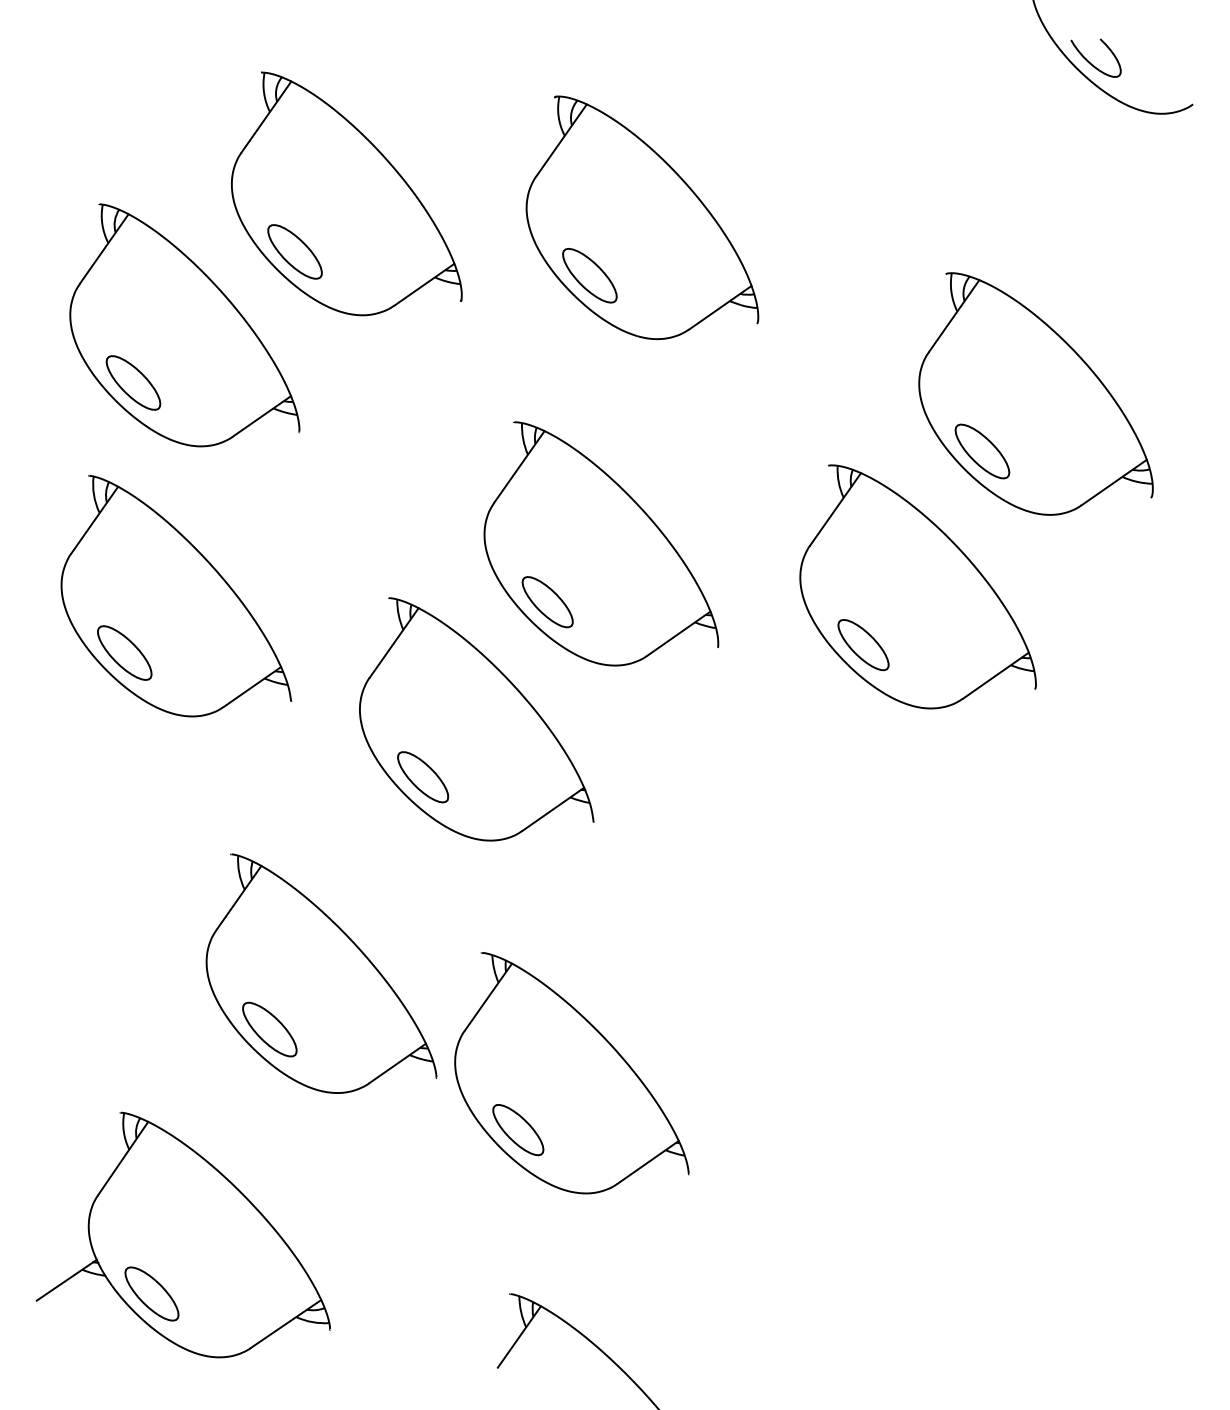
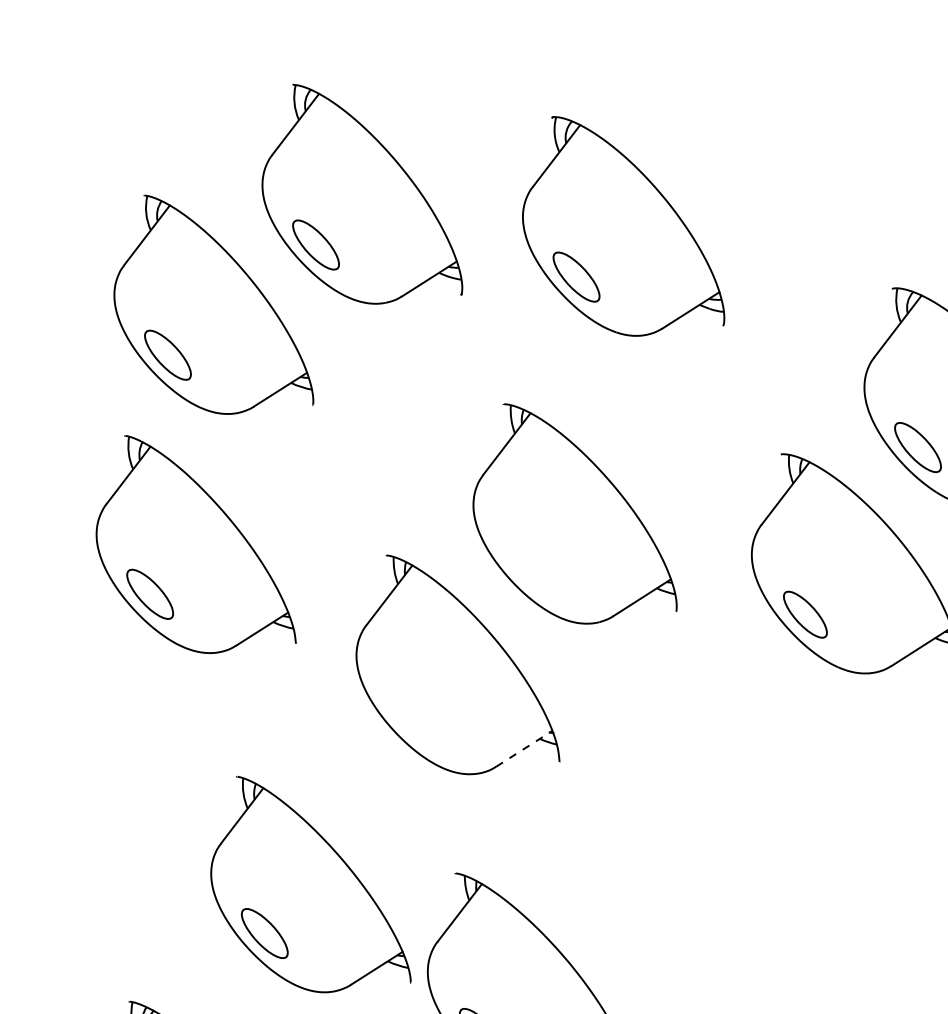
part: (547, 602) -> (526, 565), removed
part: (423, 777) -> (410, 715), removed
line: (553, 809) -> (524, 748), solid -> dashed

